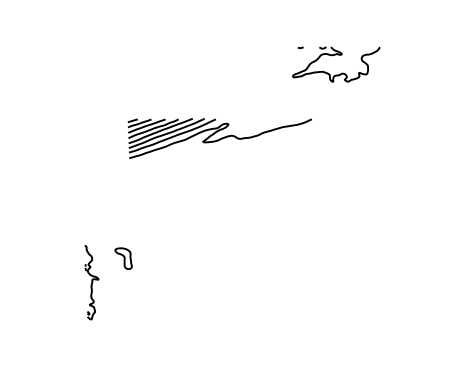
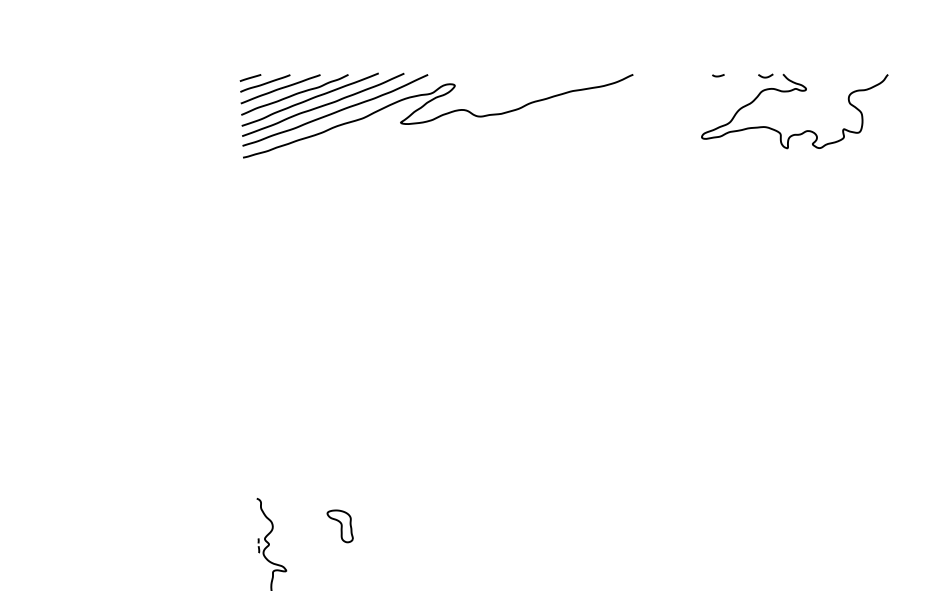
part: (219, 138) -> (435, 115), moved
part: (123, 258) -> (339, 526), size x0.71

